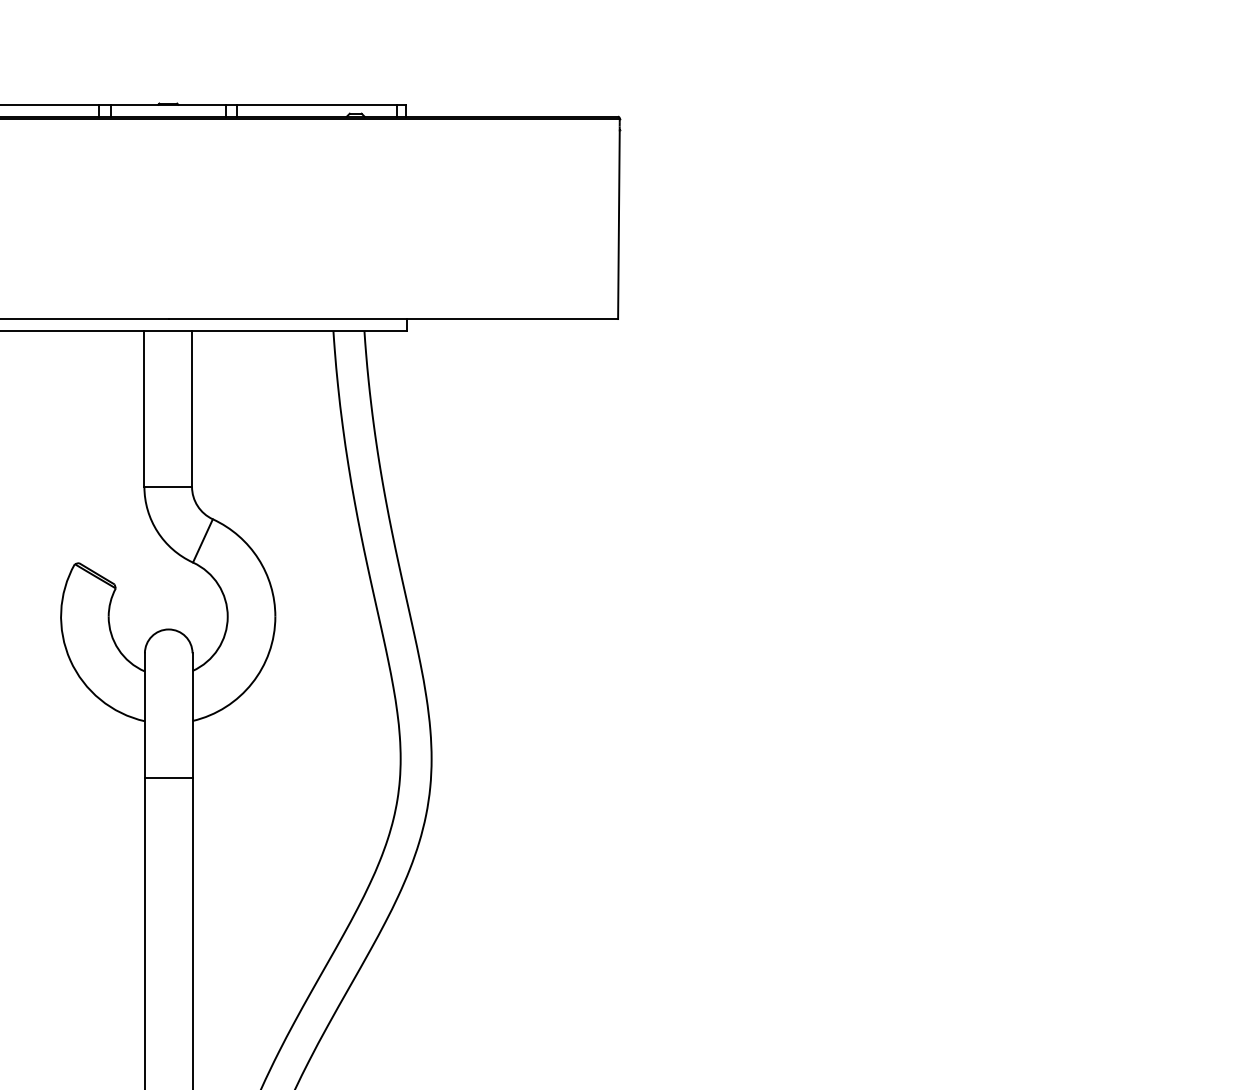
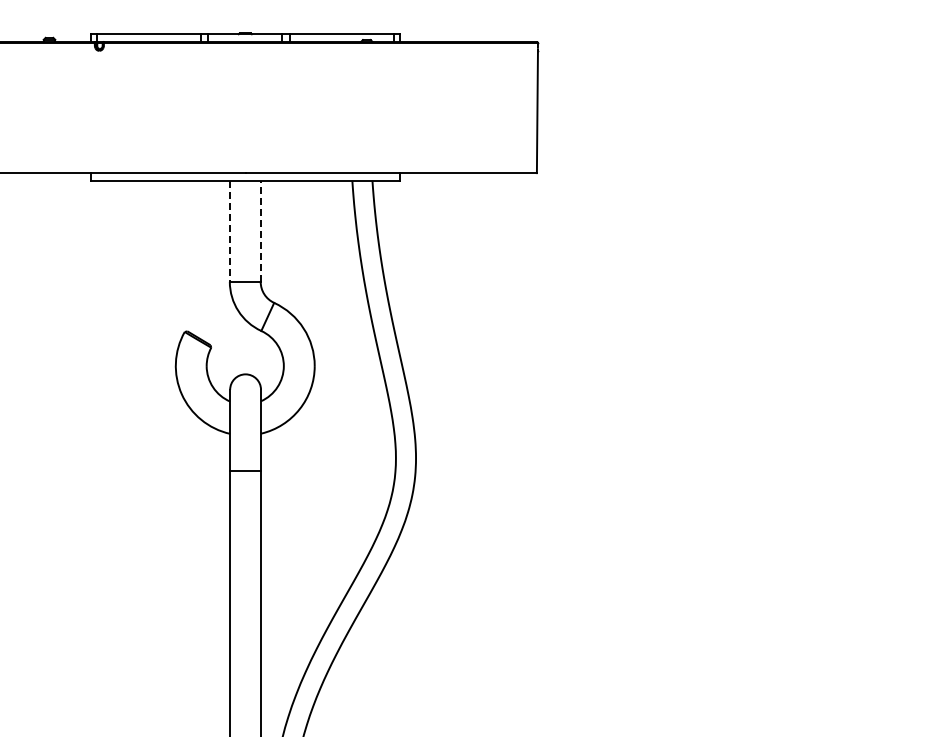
line: (143, 409) -> (229, 231), solid -> dashed
line: (191, 409) -> (260, 231), solid -> dashed

